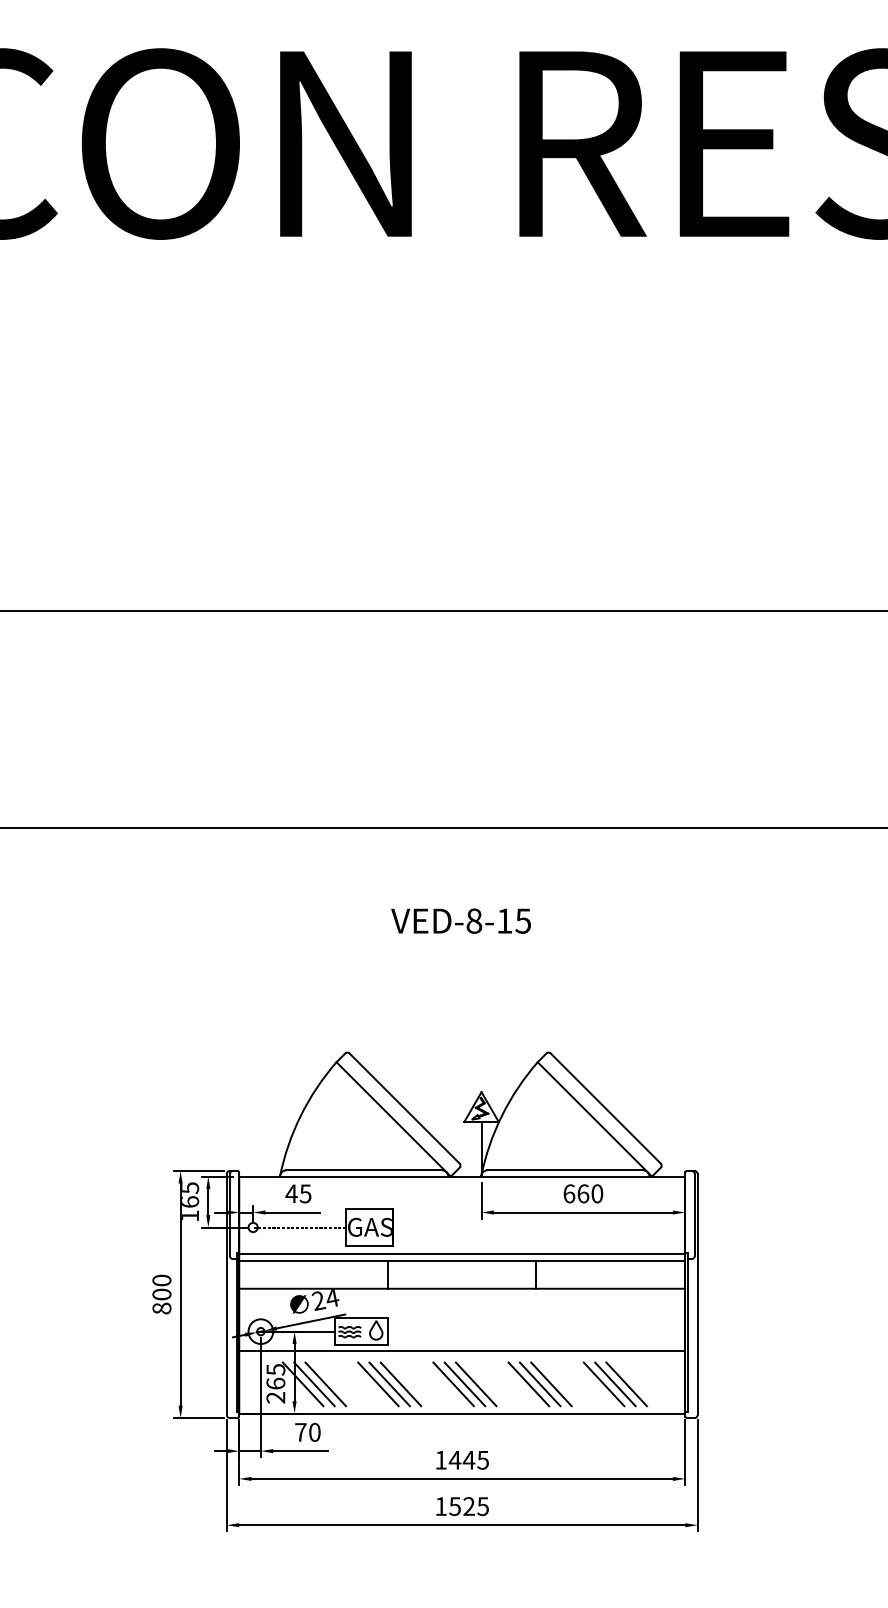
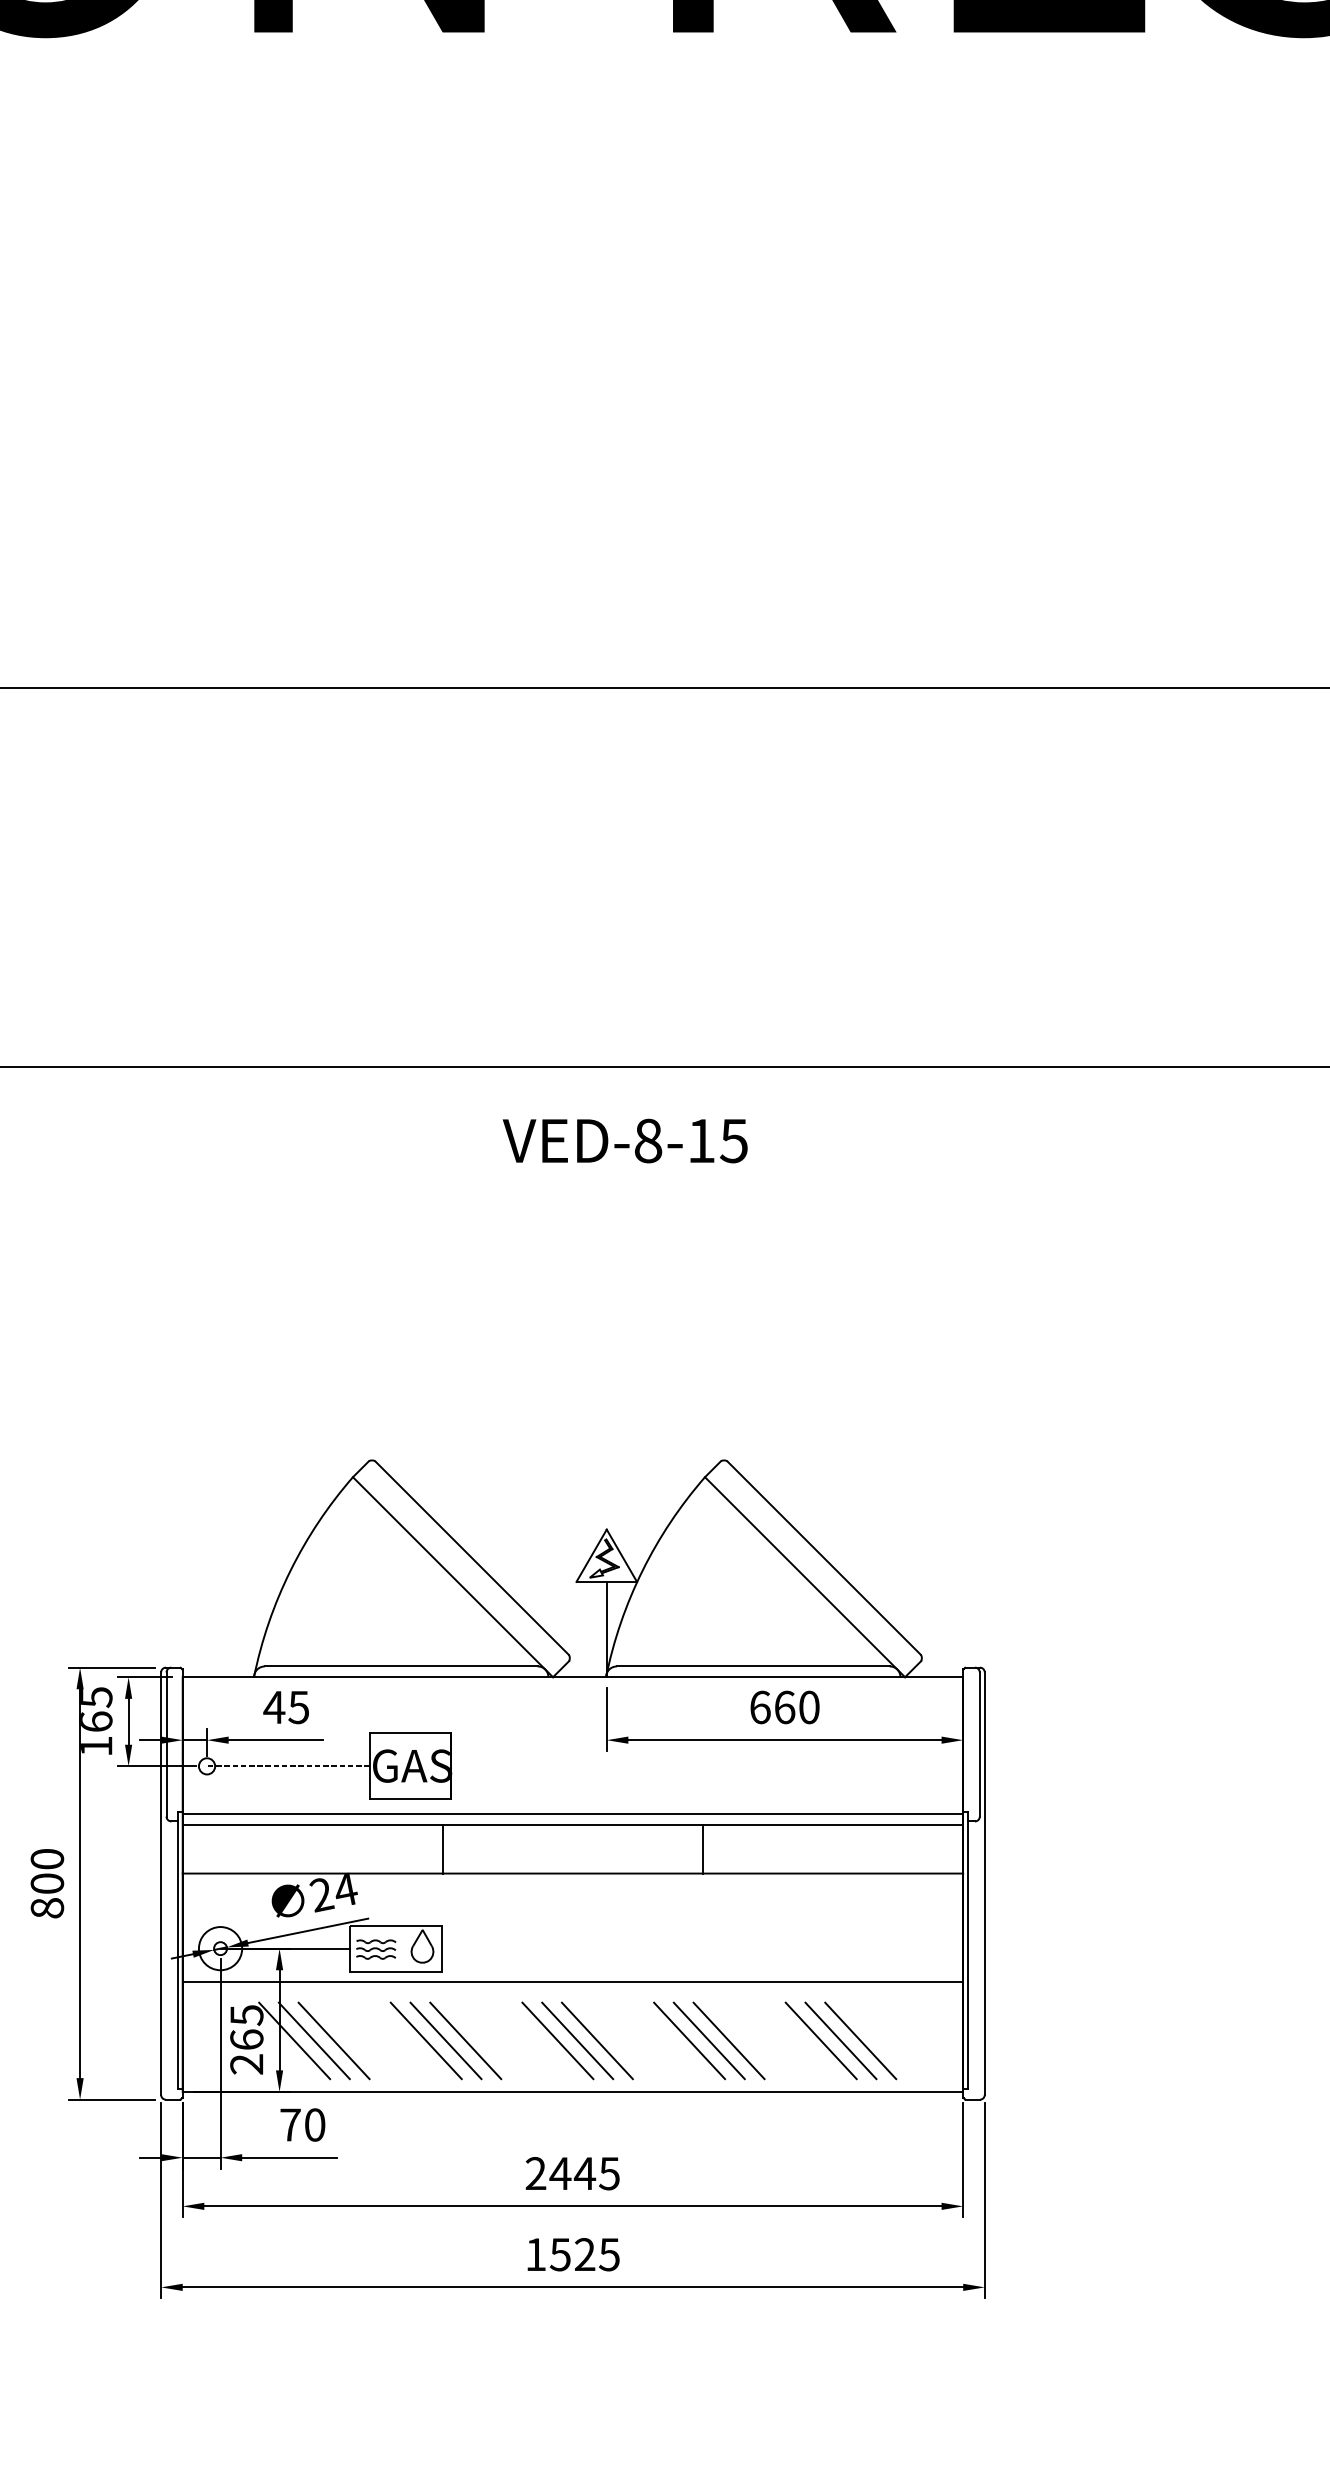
text: (460, 920) -> (624, 1139), moved
text: (440, 1459) -> (534, 2172), 1445 -> 2445

